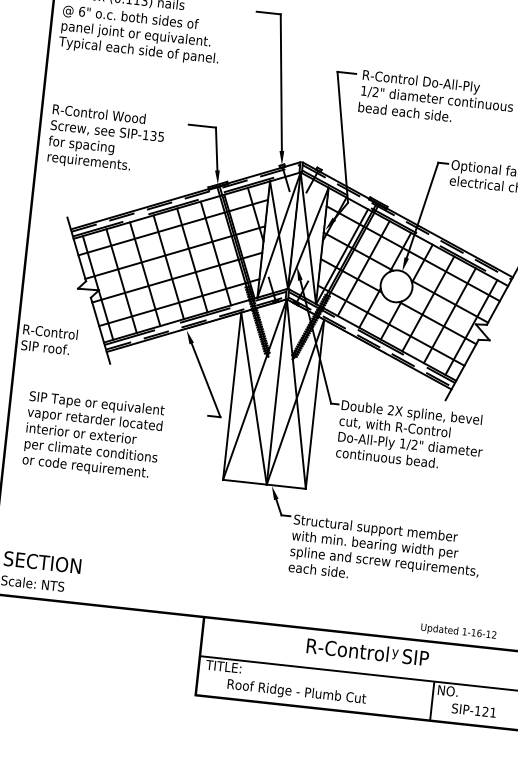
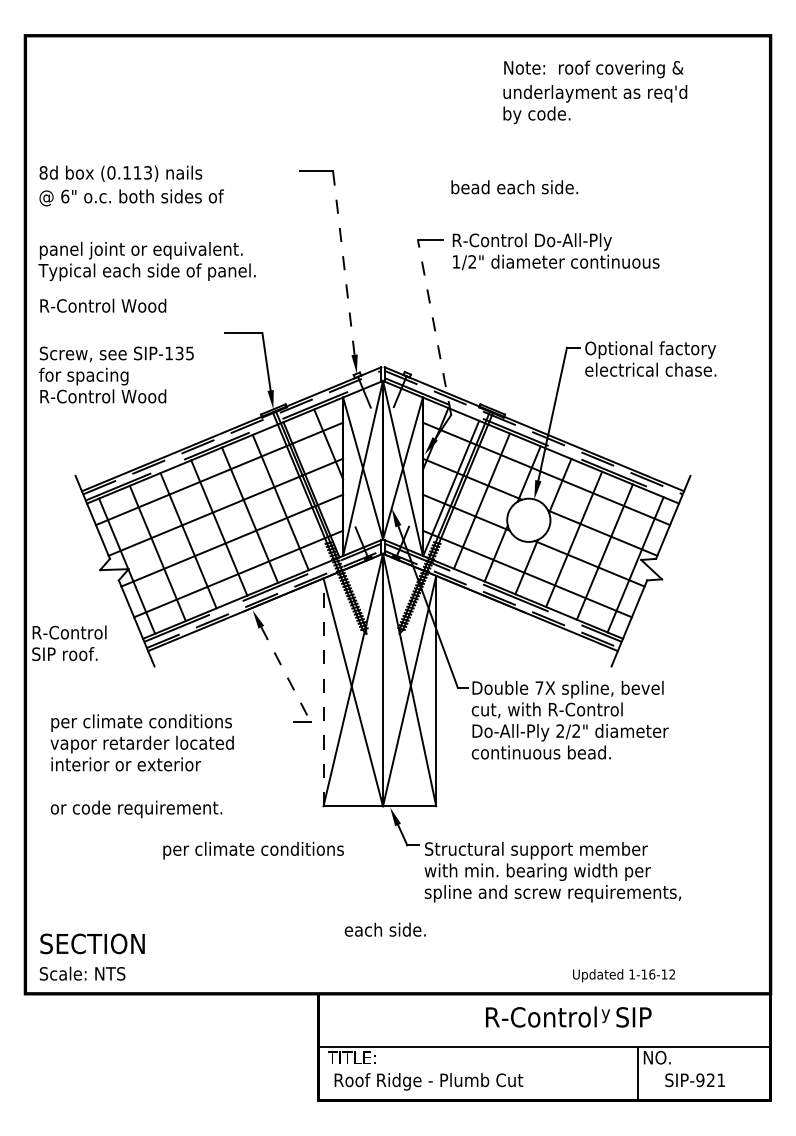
text: (139, 43) -> (146, 261), moved
line: (281, 82) -> (343, 262), solid -> dashed
text: (404, 112) -> (514, 187), moved
text: (99, 113) -> (103, 305), moved
line: (342, 137) -> (434, 327), solid -> dashed
text: (94, 162) -> (103, 397), requirements. -> R-Control Wood
line: (206, 380) -> (286, 674), solid -> dashed
line: (232, 396) -> (323, 692), solid -> dashed
text: (96, 403) -> (142, 722), SIP Tape or equivalent -> per climate conditions
text: (391, 409) -> (539, 687), 2X -> 7X
text: (403, 443) -> (560, 730), 1/2" -> 2/2"
text: (90, 451) -> (253, 850), moved
text: (318, 569) -> (384, 929), moved
text: (458, 631) -> (623, 975), moved
text: (367, 651) -> (568, 1016), moved
text: (296, 692) -> (428, 1081), moved
text: (477, 711) -> (700, 1080), SIP-121 -> SIP-921

